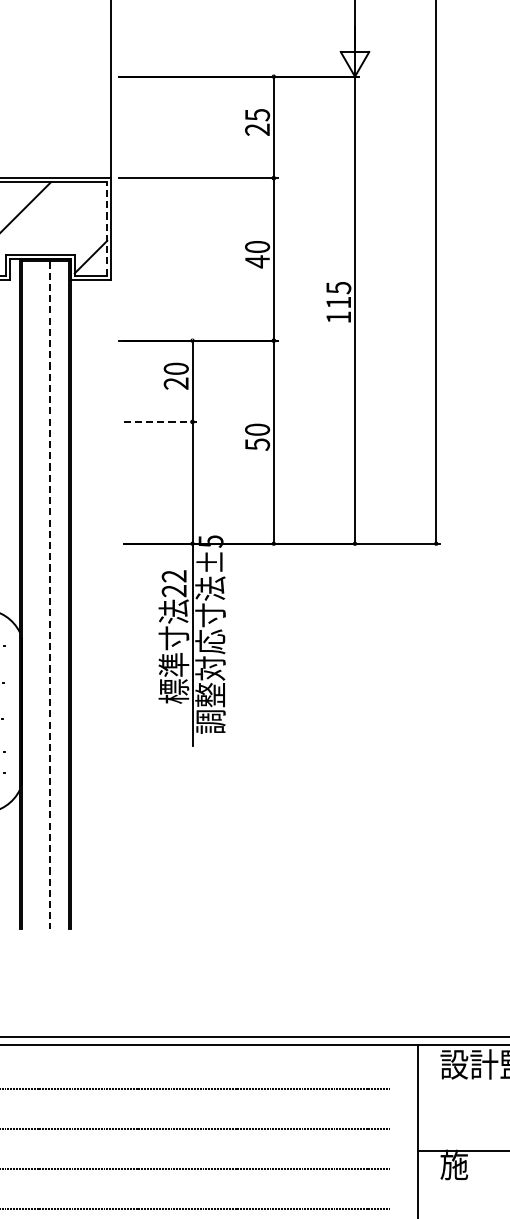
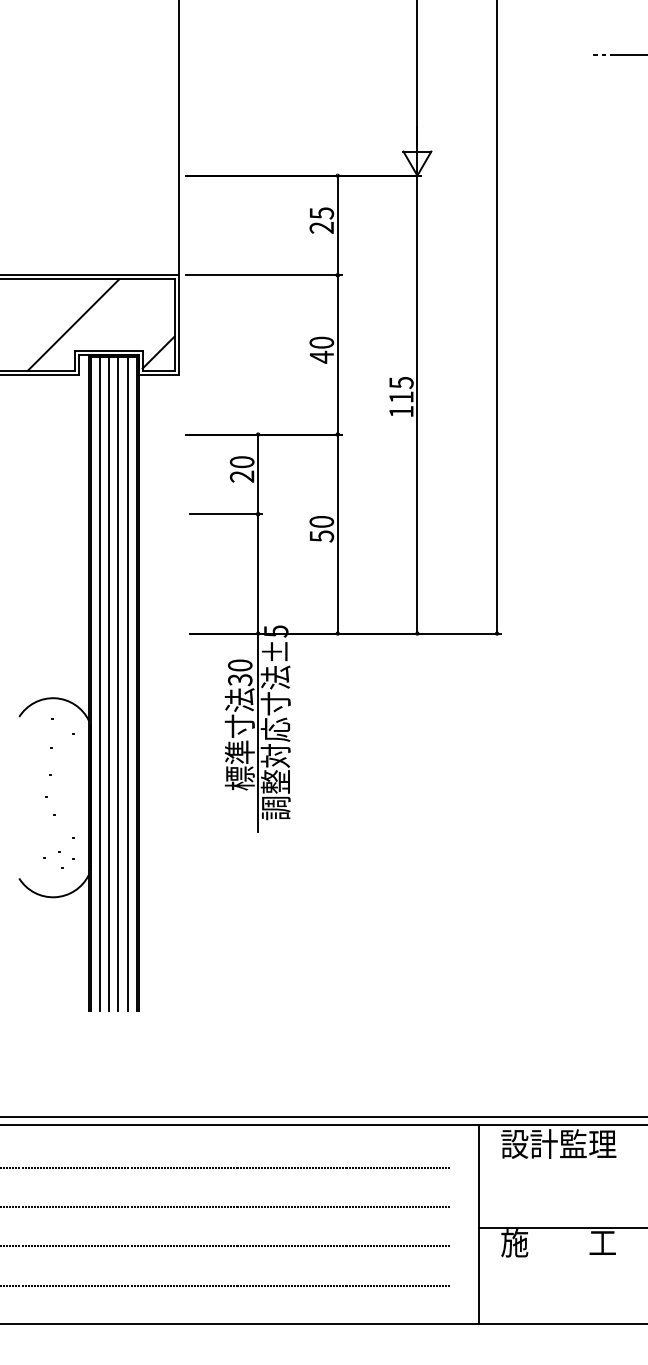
line: (107, 229) -> (174, 325), dashed -> solid
line: (160, 422) -> (226, 514), dashed -> solid
text: (174, 583) -> (240, 672), 22 -> 30
line: (31, 594) -> (100, 683), added
line: (40, 594) -> (109, 683), added
line: (59, 594) -> (127, 683), added
line: (50, 595) -> (118, 684), dashed -> solid

